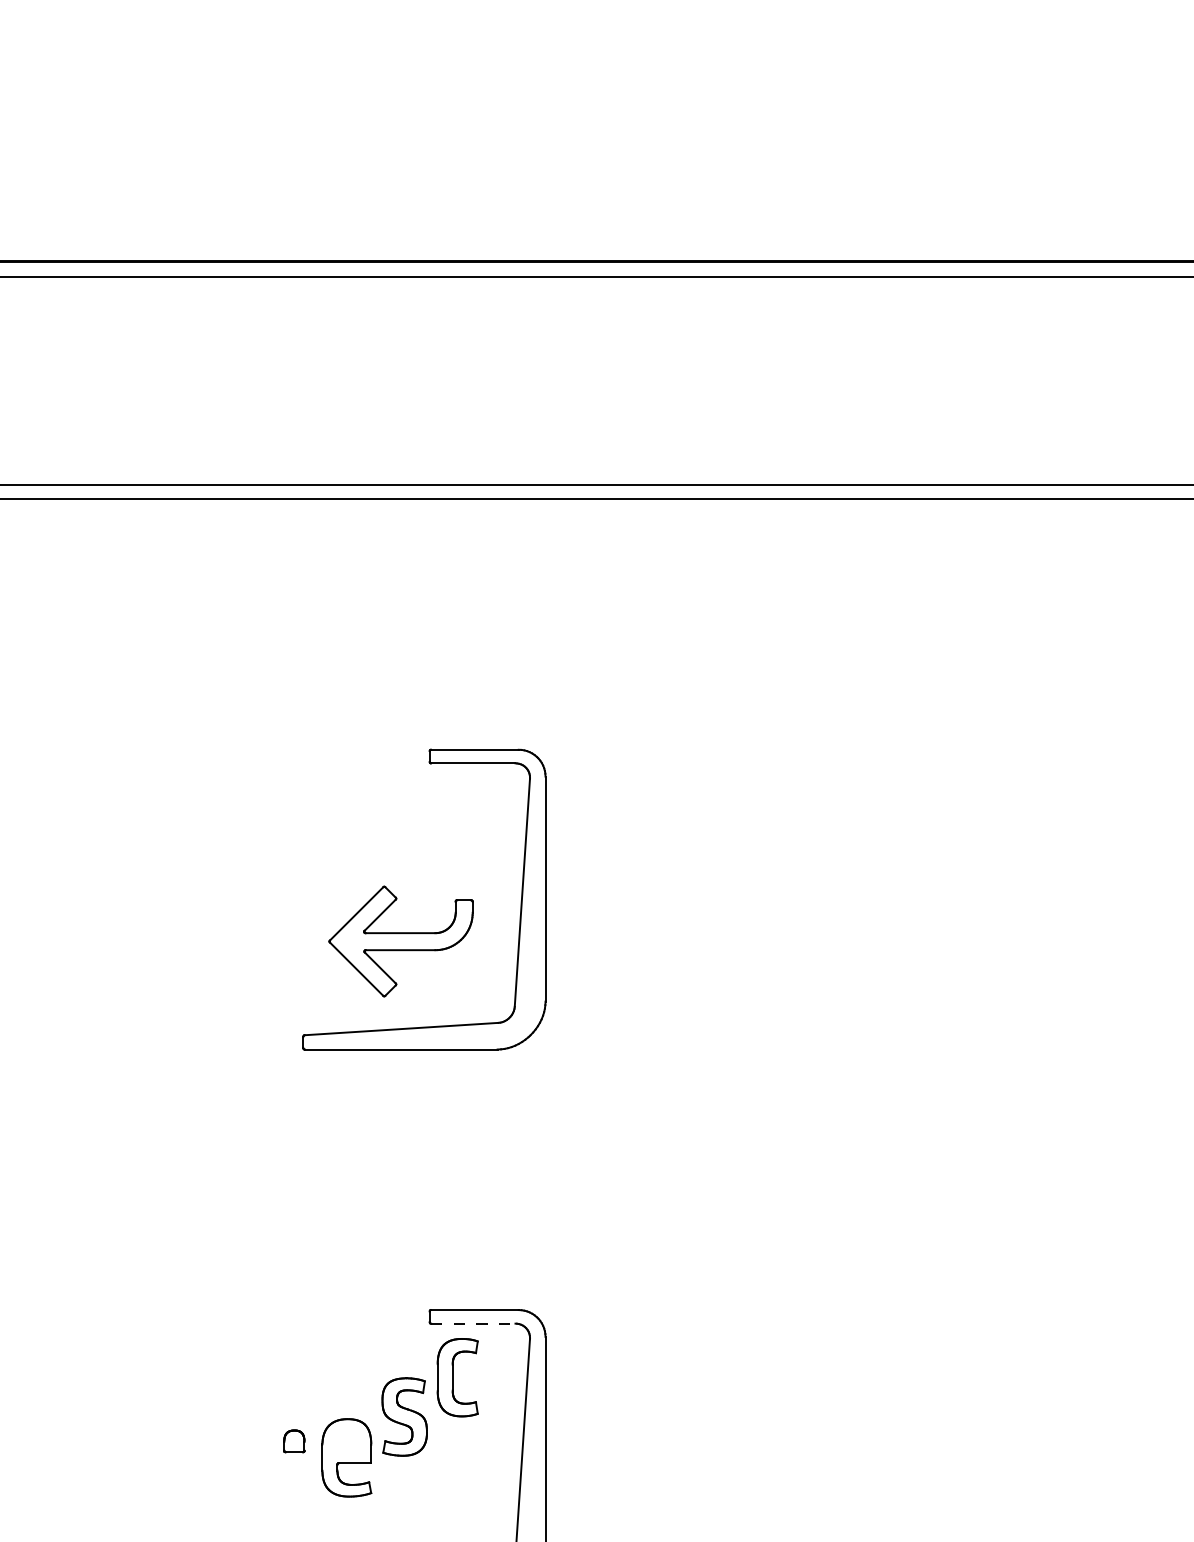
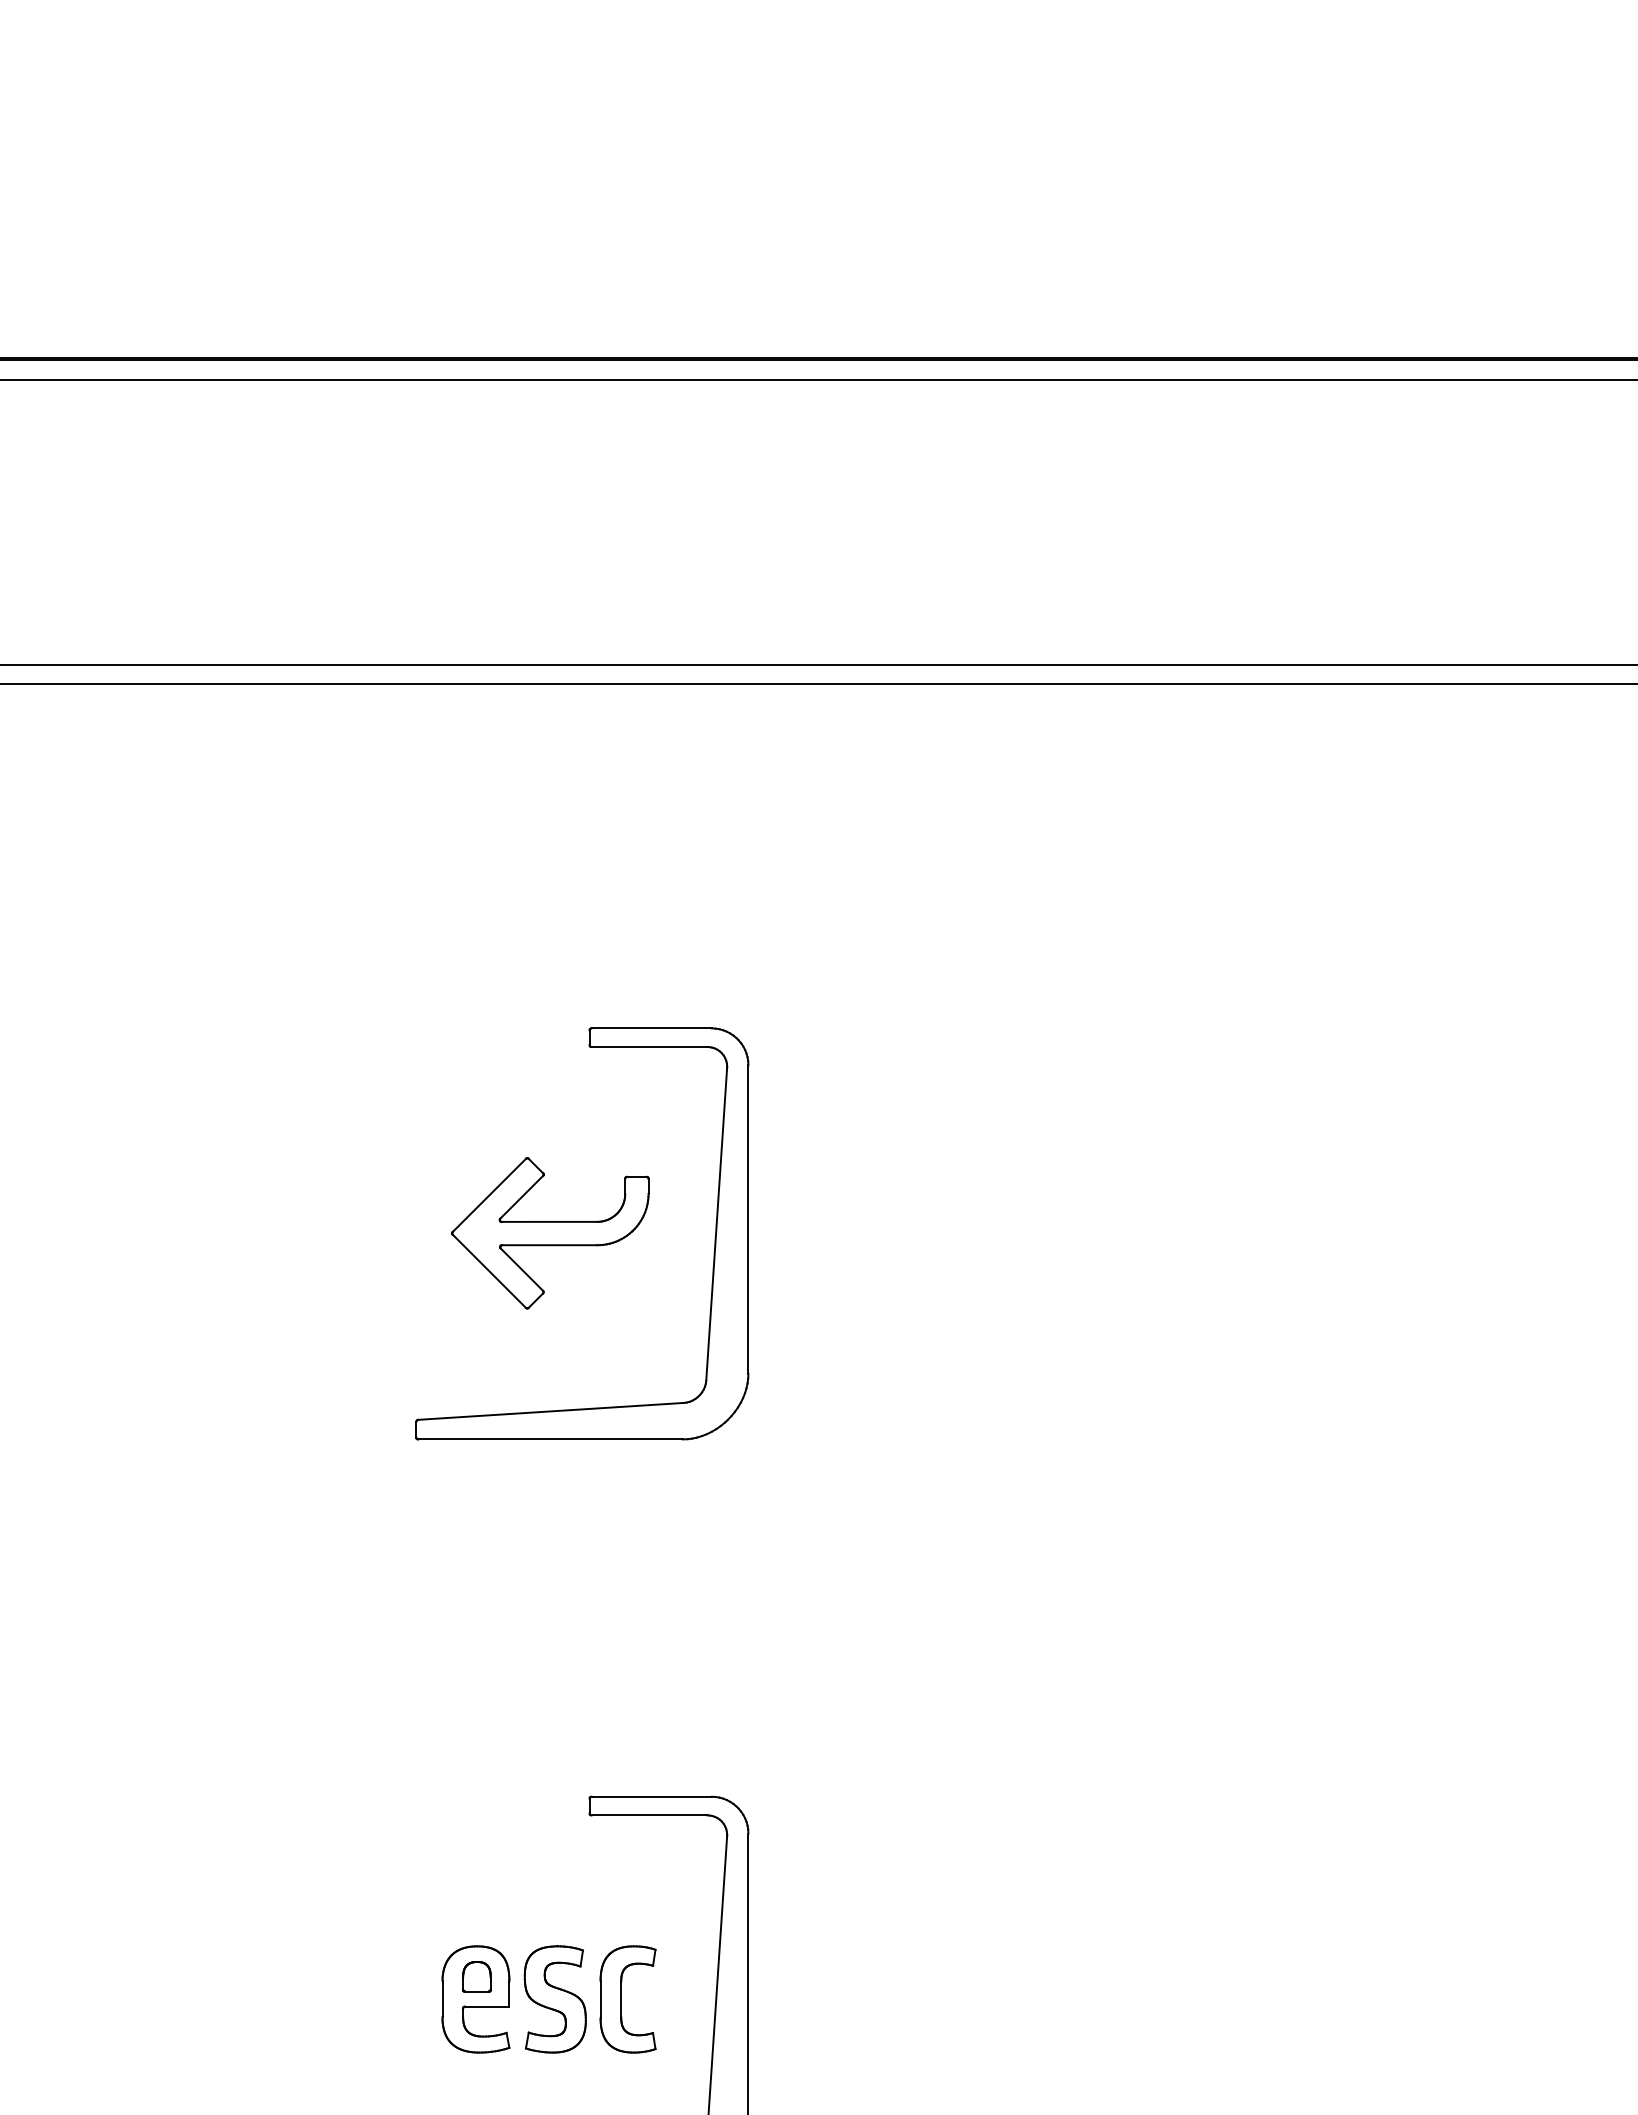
part: (401, 941) -> (550, 1233), moved
line: (473, 1323) -> (649, 1815), dashed -> solid
part: (457, 1377) -> (627, 1999), moved
part: (404, 1417) -> (554, 1999), moved
part: (294, 1441) -> (476, 1976), moved

